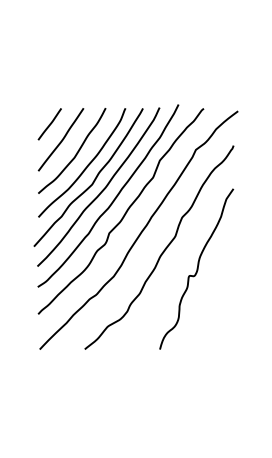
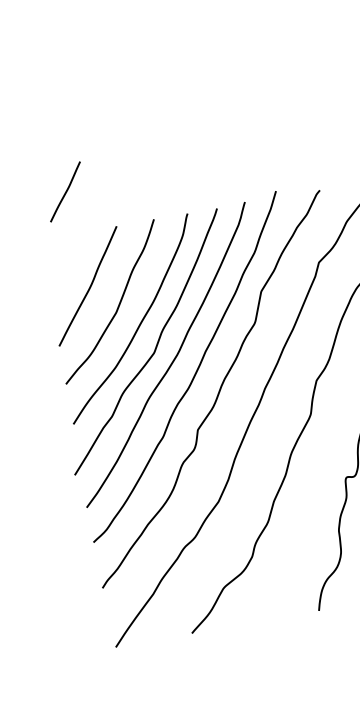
line: (49, 124) -> (64, 192), moved

